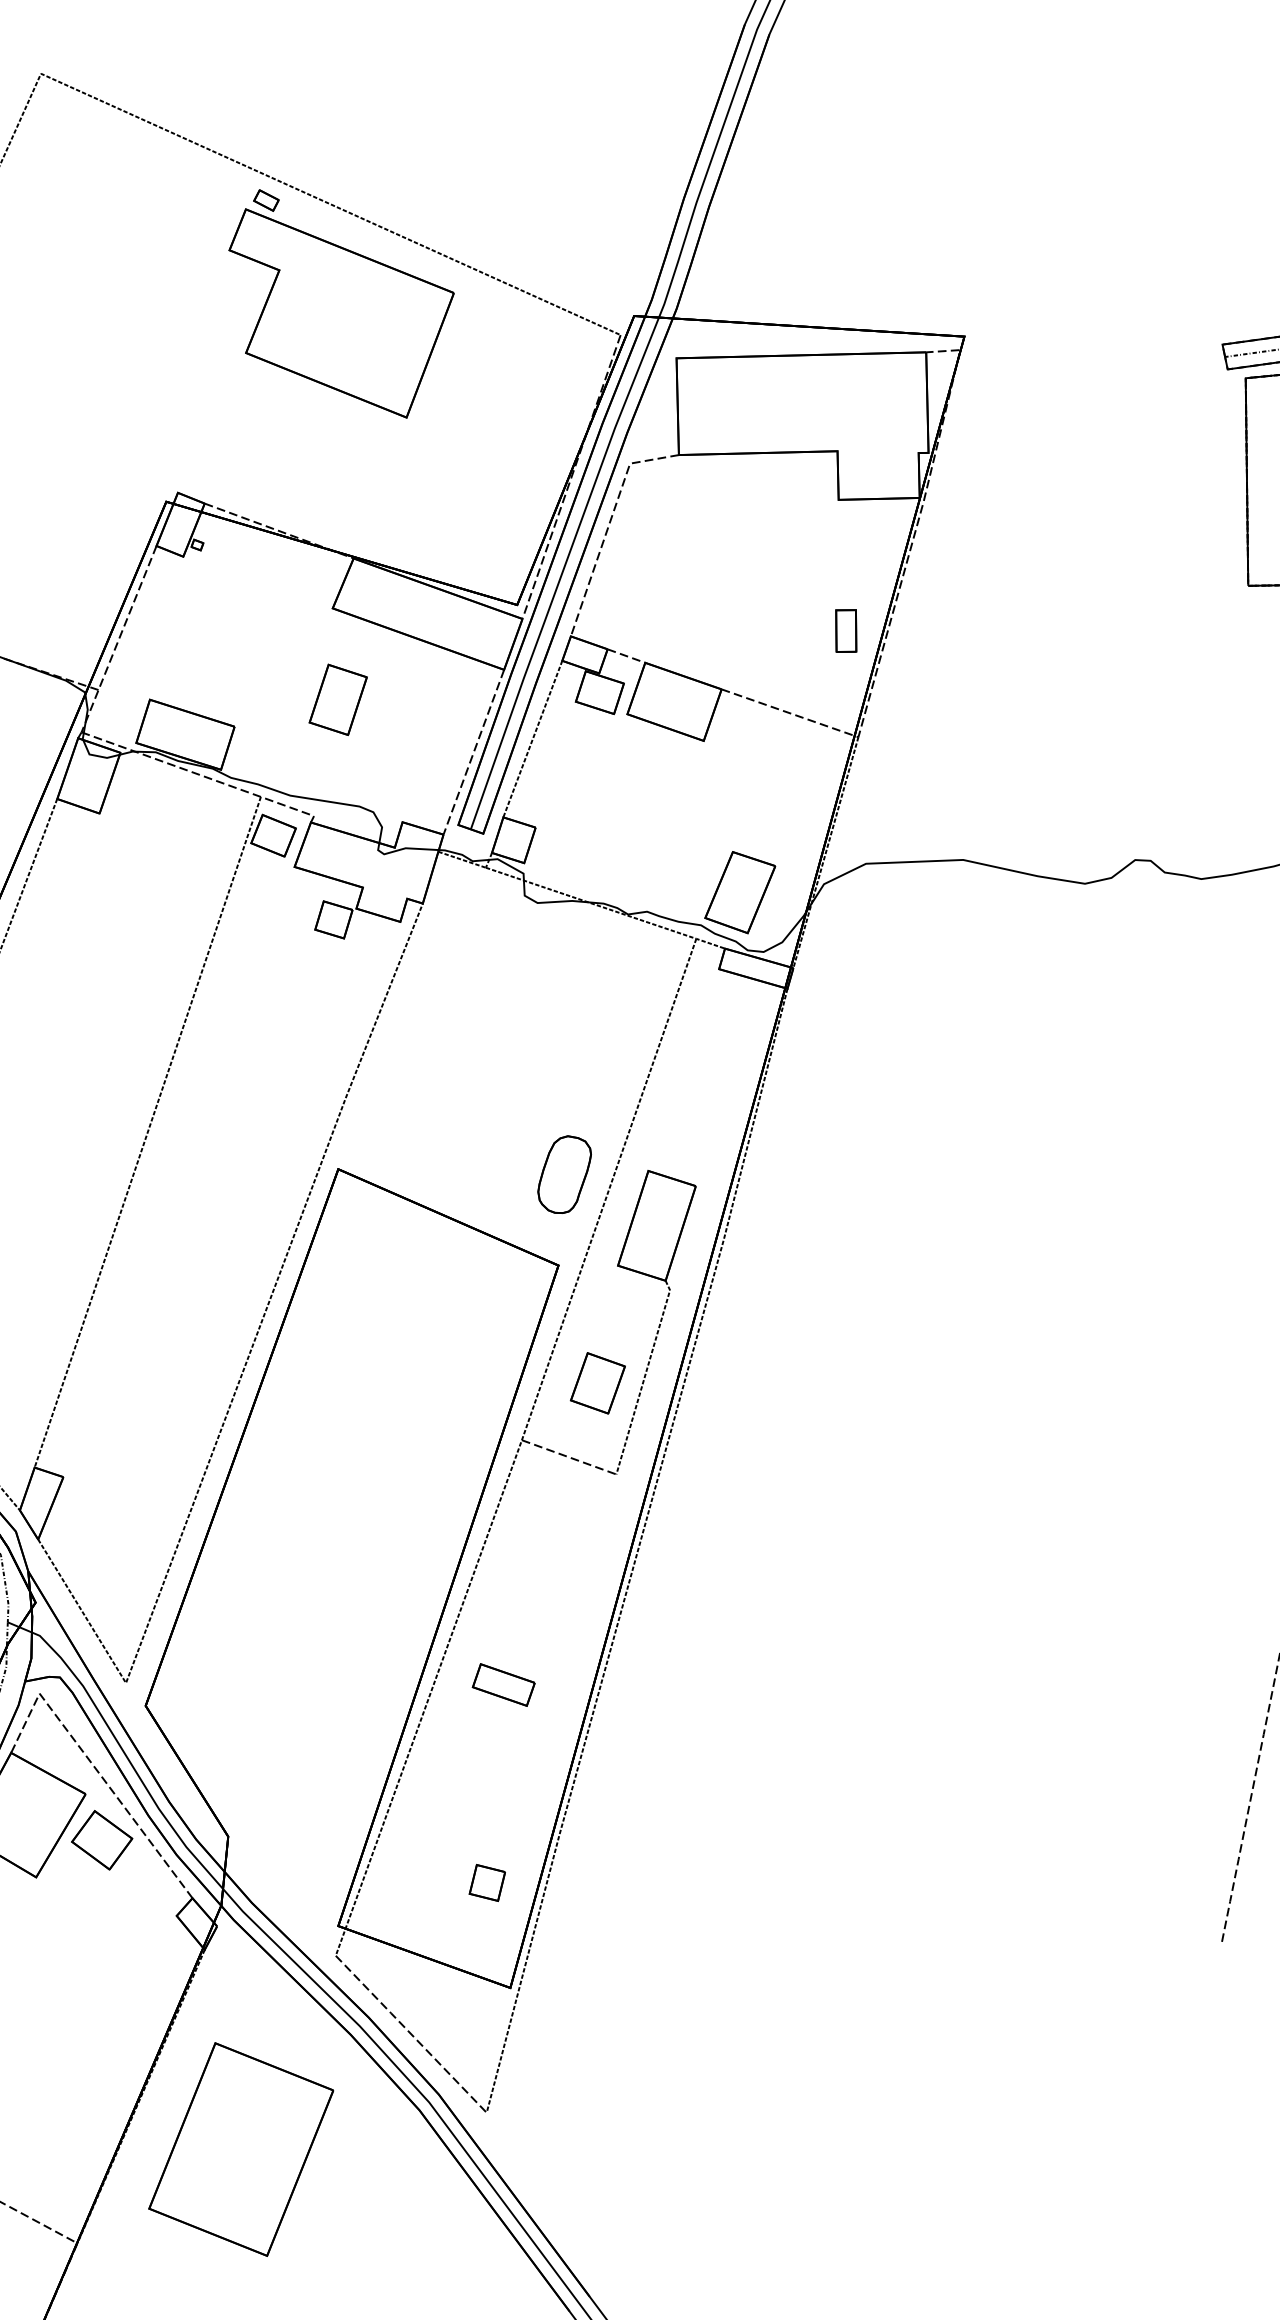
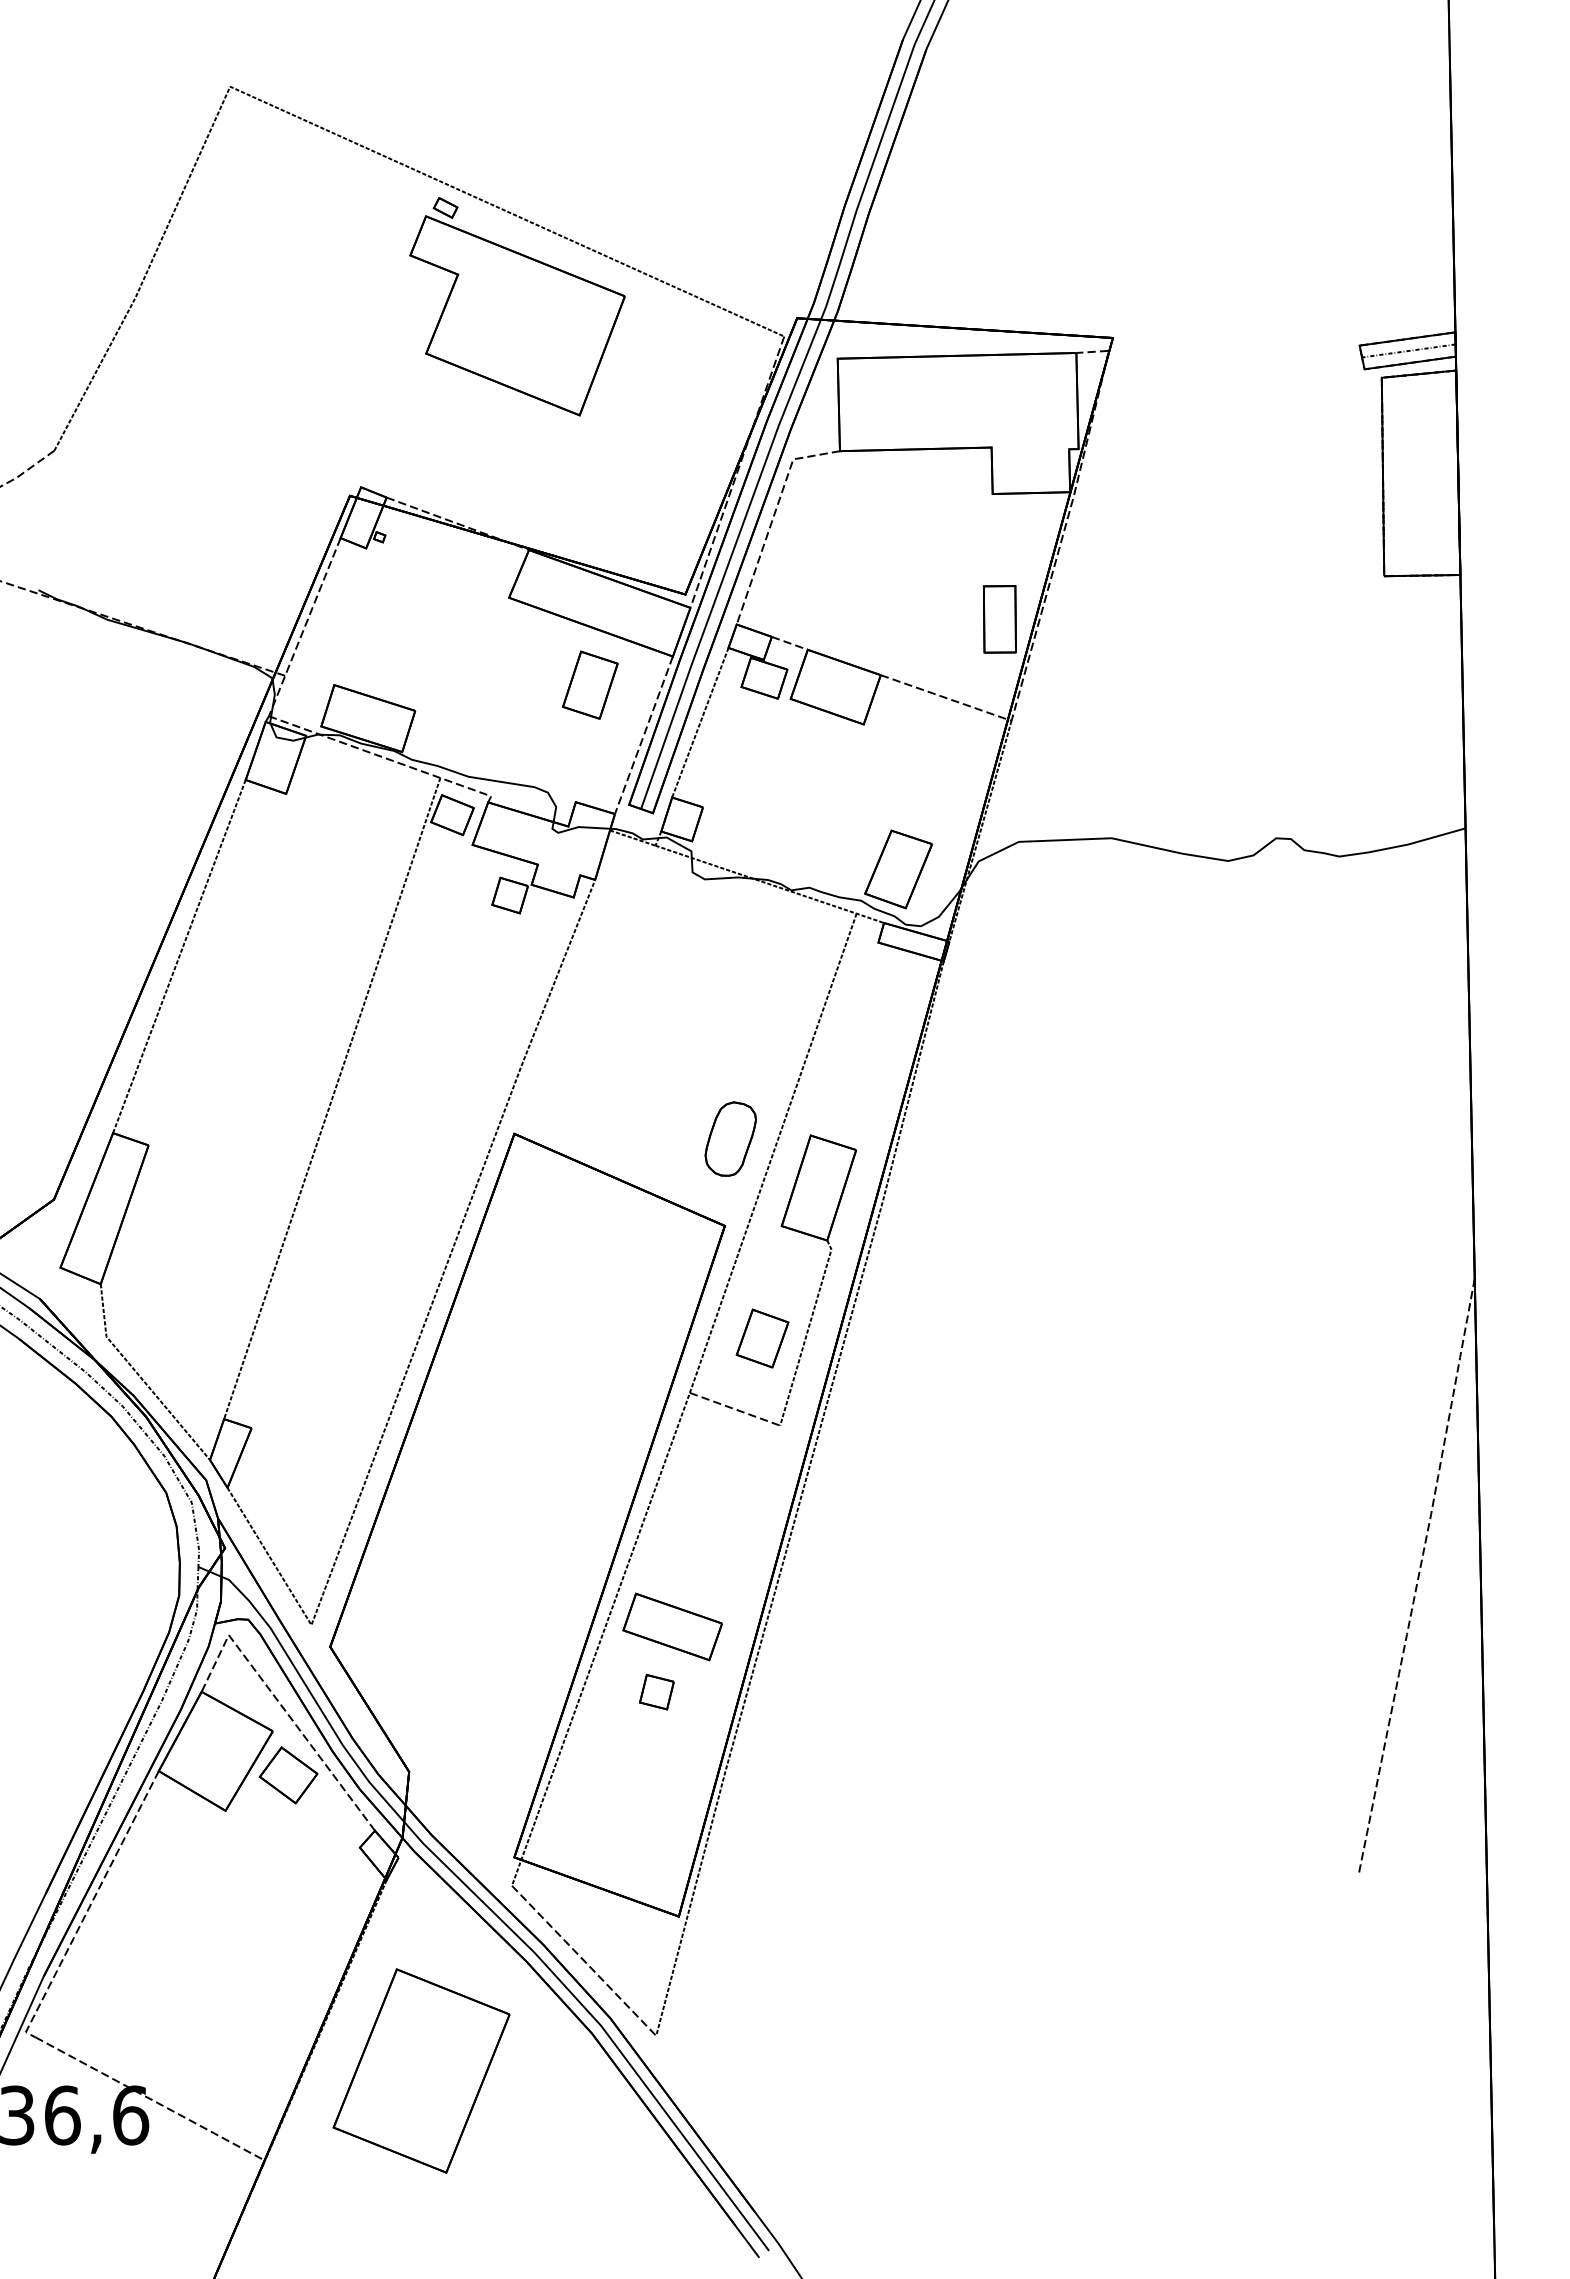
part: (845, 631) -> (999, 619), size x1.67
part: (338, 699) -> (590, 684), moved
part: (503, 1684) -> (672, 1626), size x1.67
part: (486, 1883) -> (656, 1692), moved

